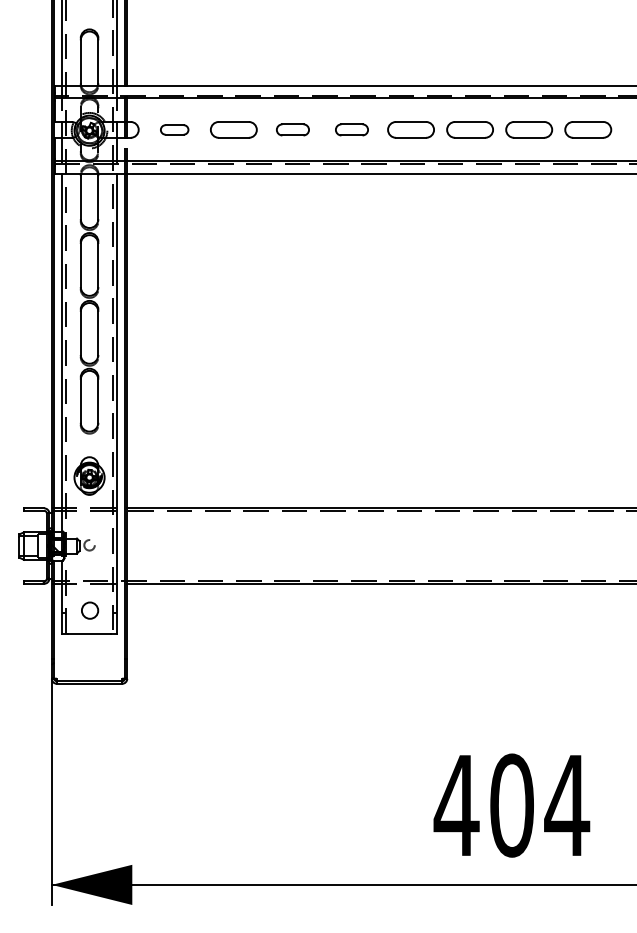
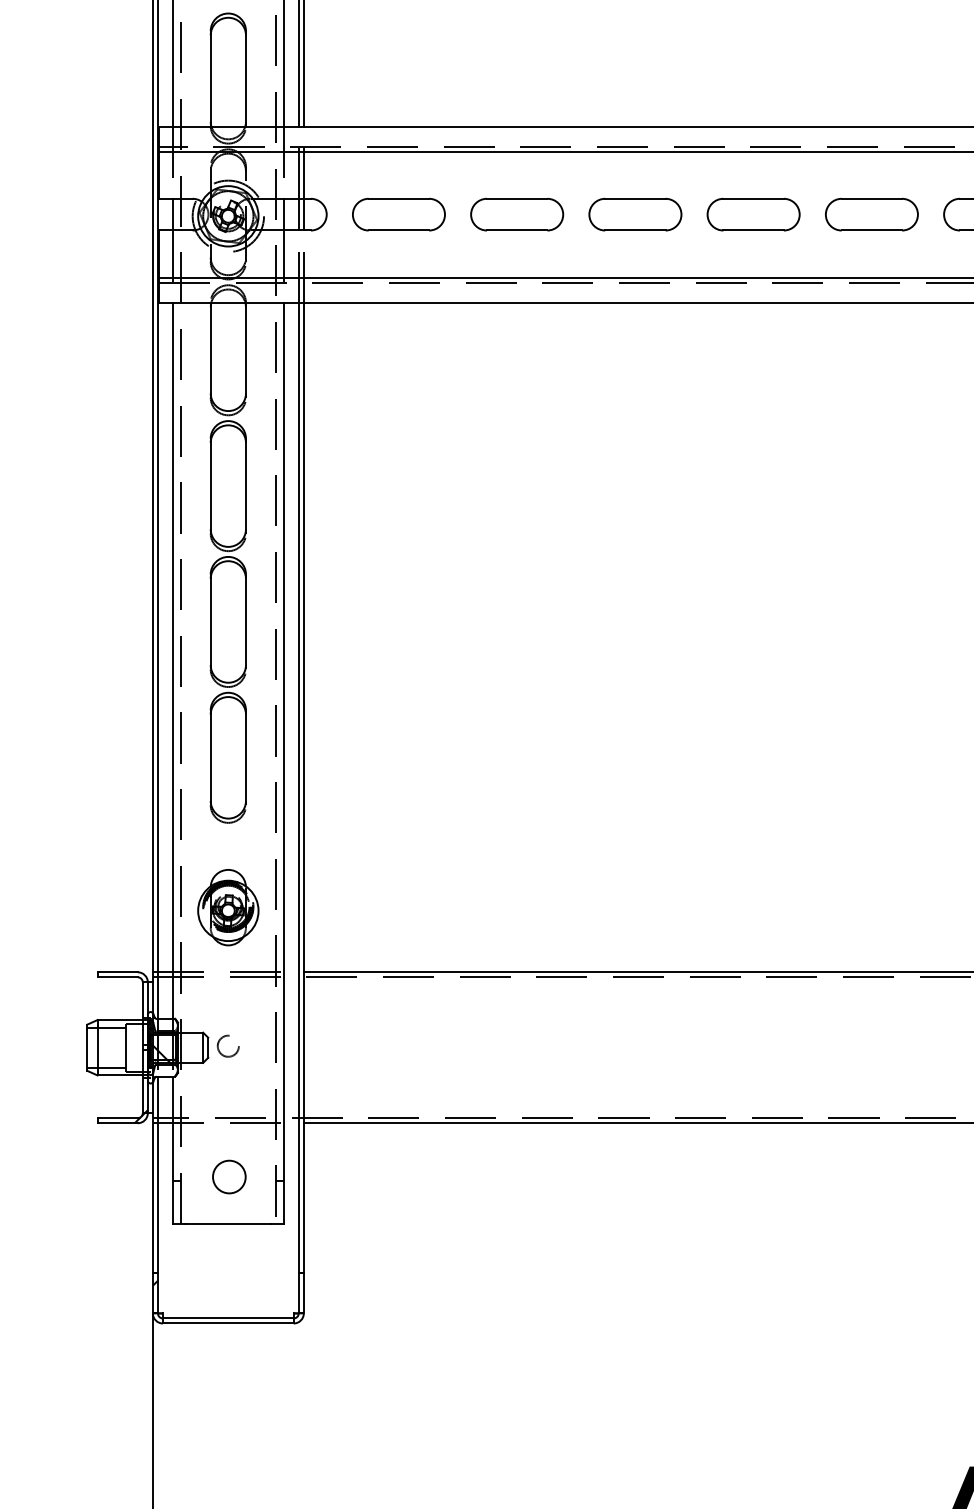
part: (174, 129) -> (398, 213), size x1.67
part: (292, 129) -> (634, 213), size x1.43
part: (351, 129) -> (752, 213), size x1.43

